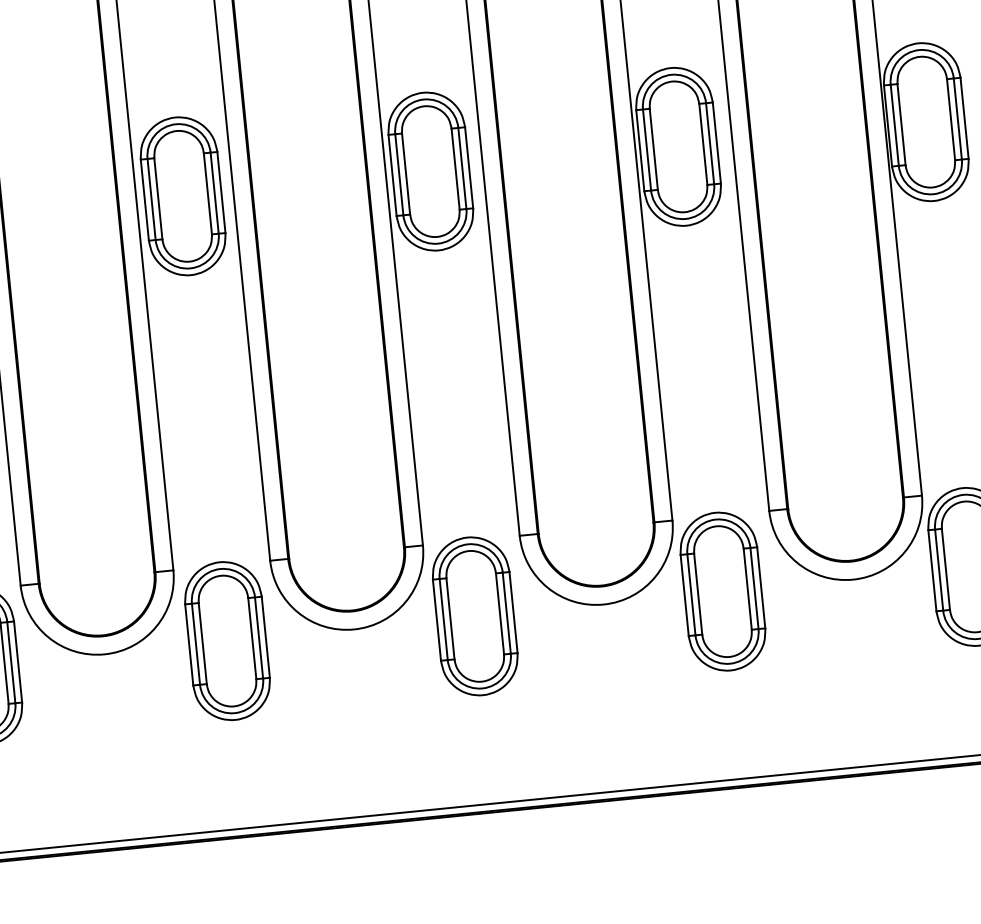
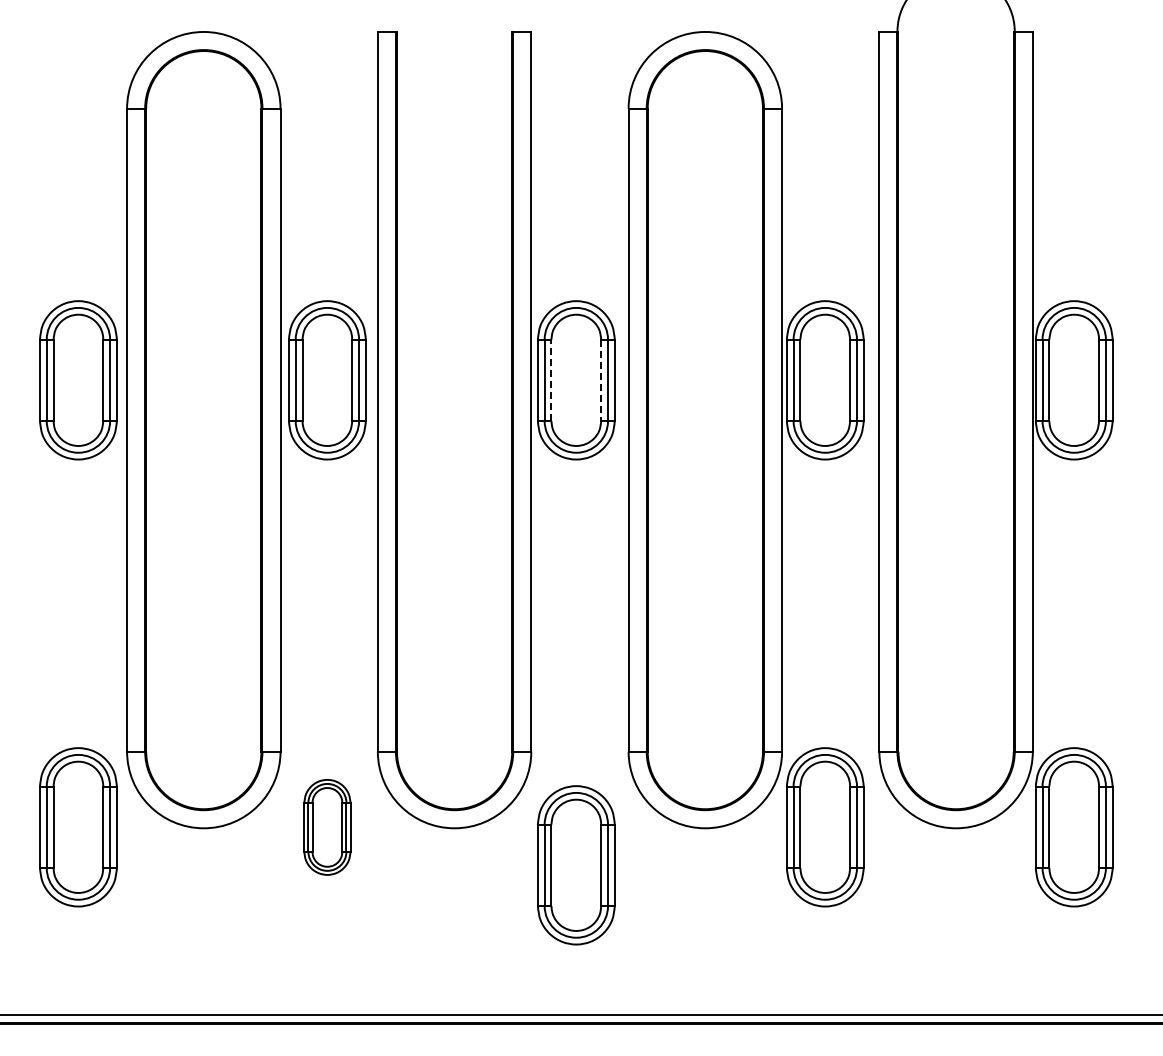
line: (455, 169) -> (601, 380), solid -> dashed
line: (406, 174) -> (551, 380), solid -> dashed
part: (475, 616) -> (576, 865), moved
part: (227, 641) -> (327, 827), size x0.6

